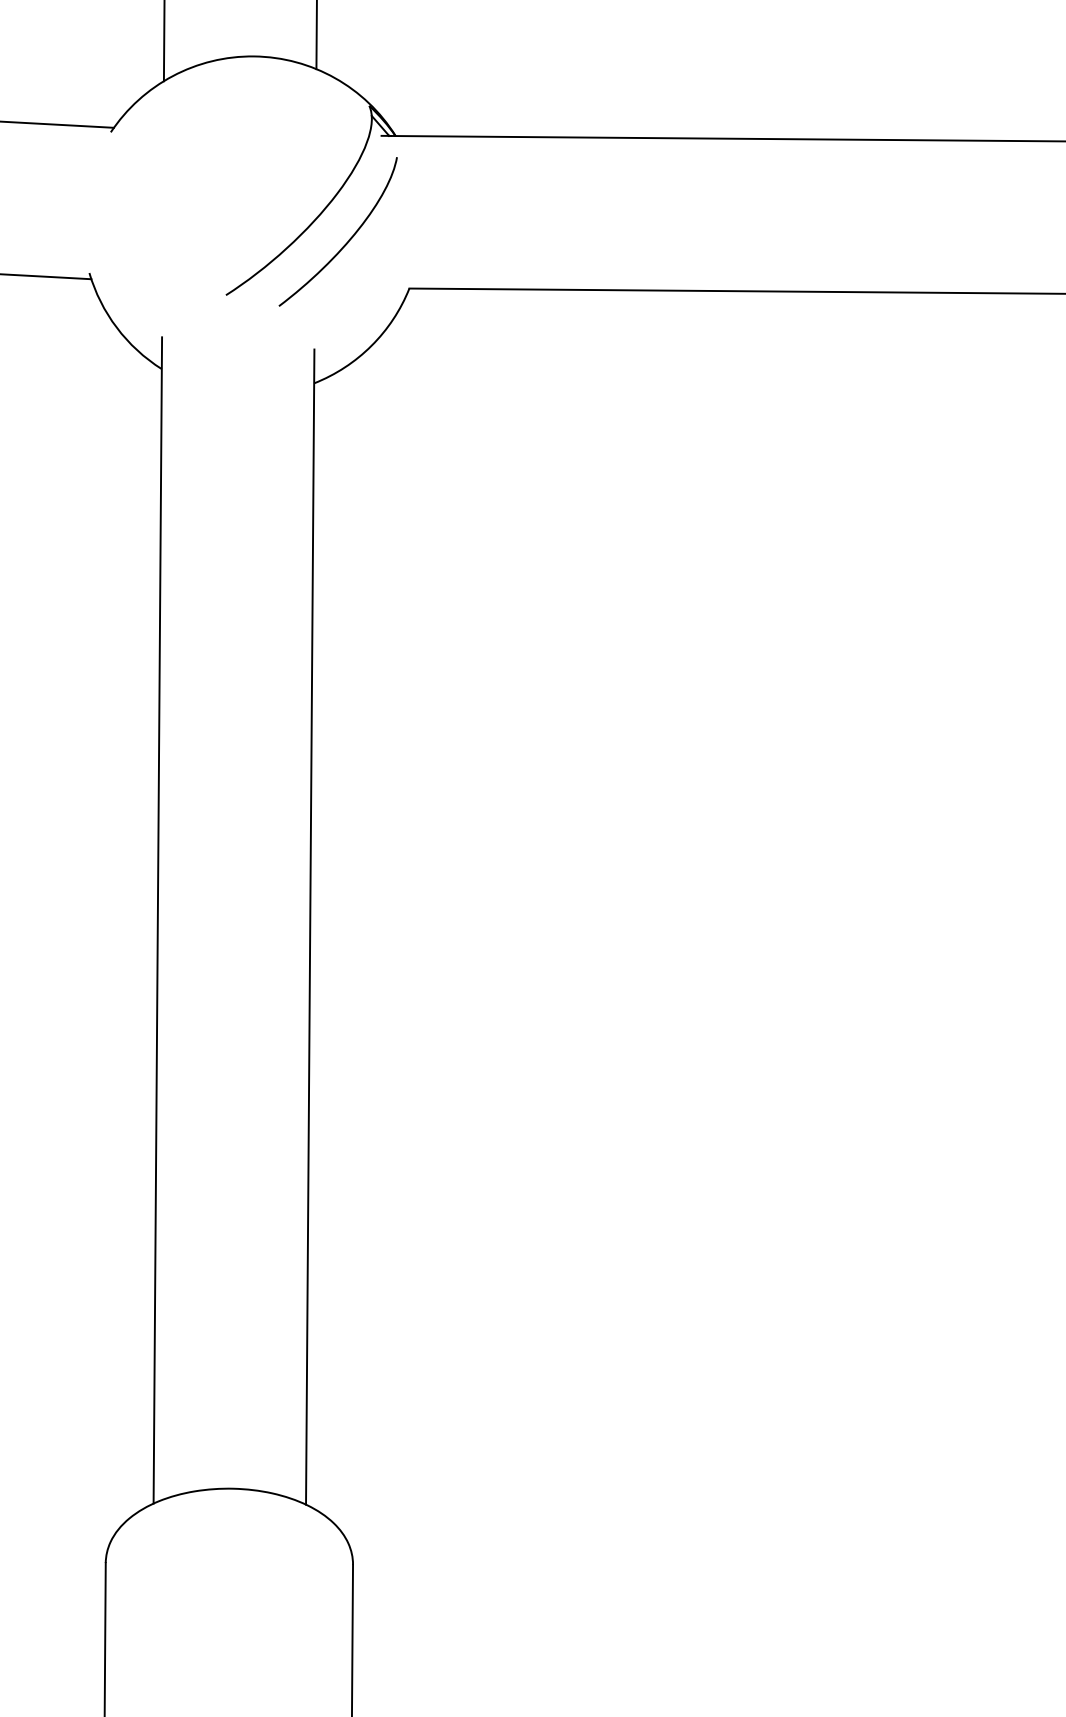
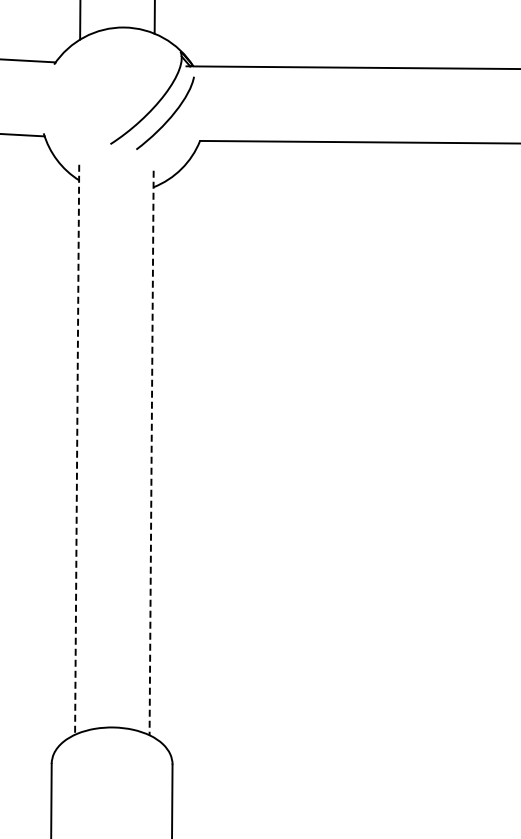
line: (158, 919) -> (77, 449), solid -> dashed
line: (309, 928) -> (151, 453), solid -> dashed

